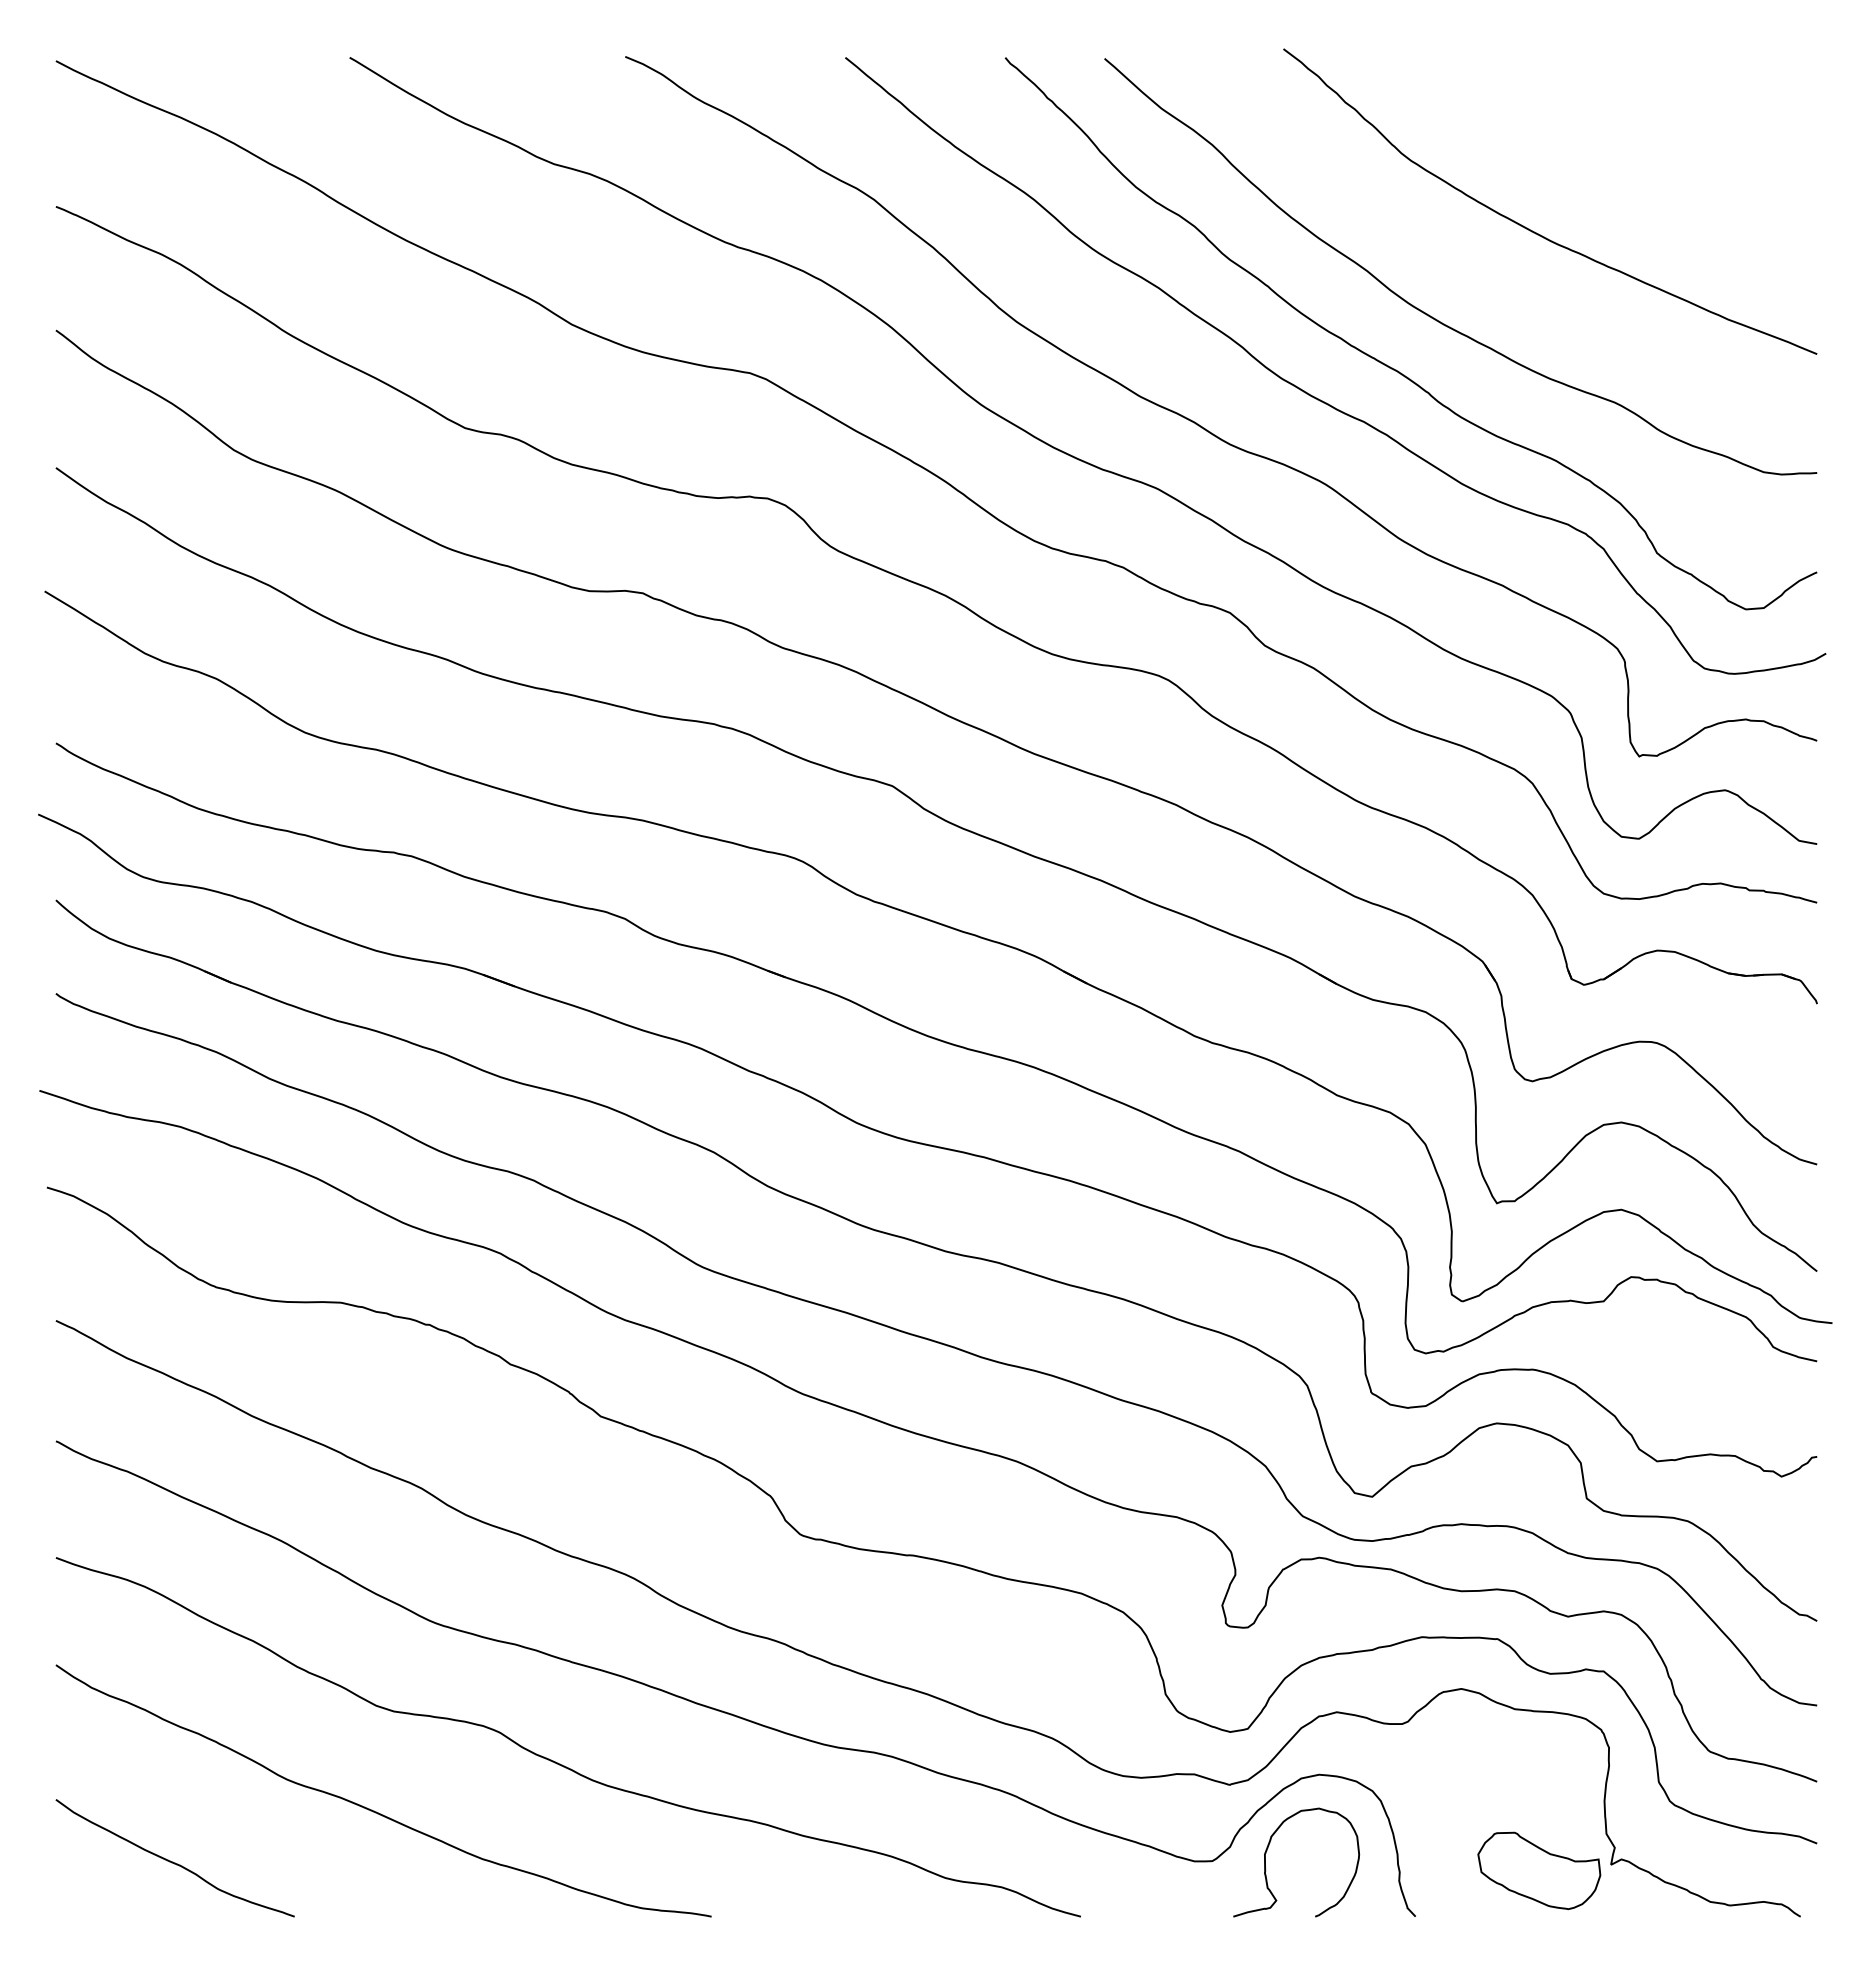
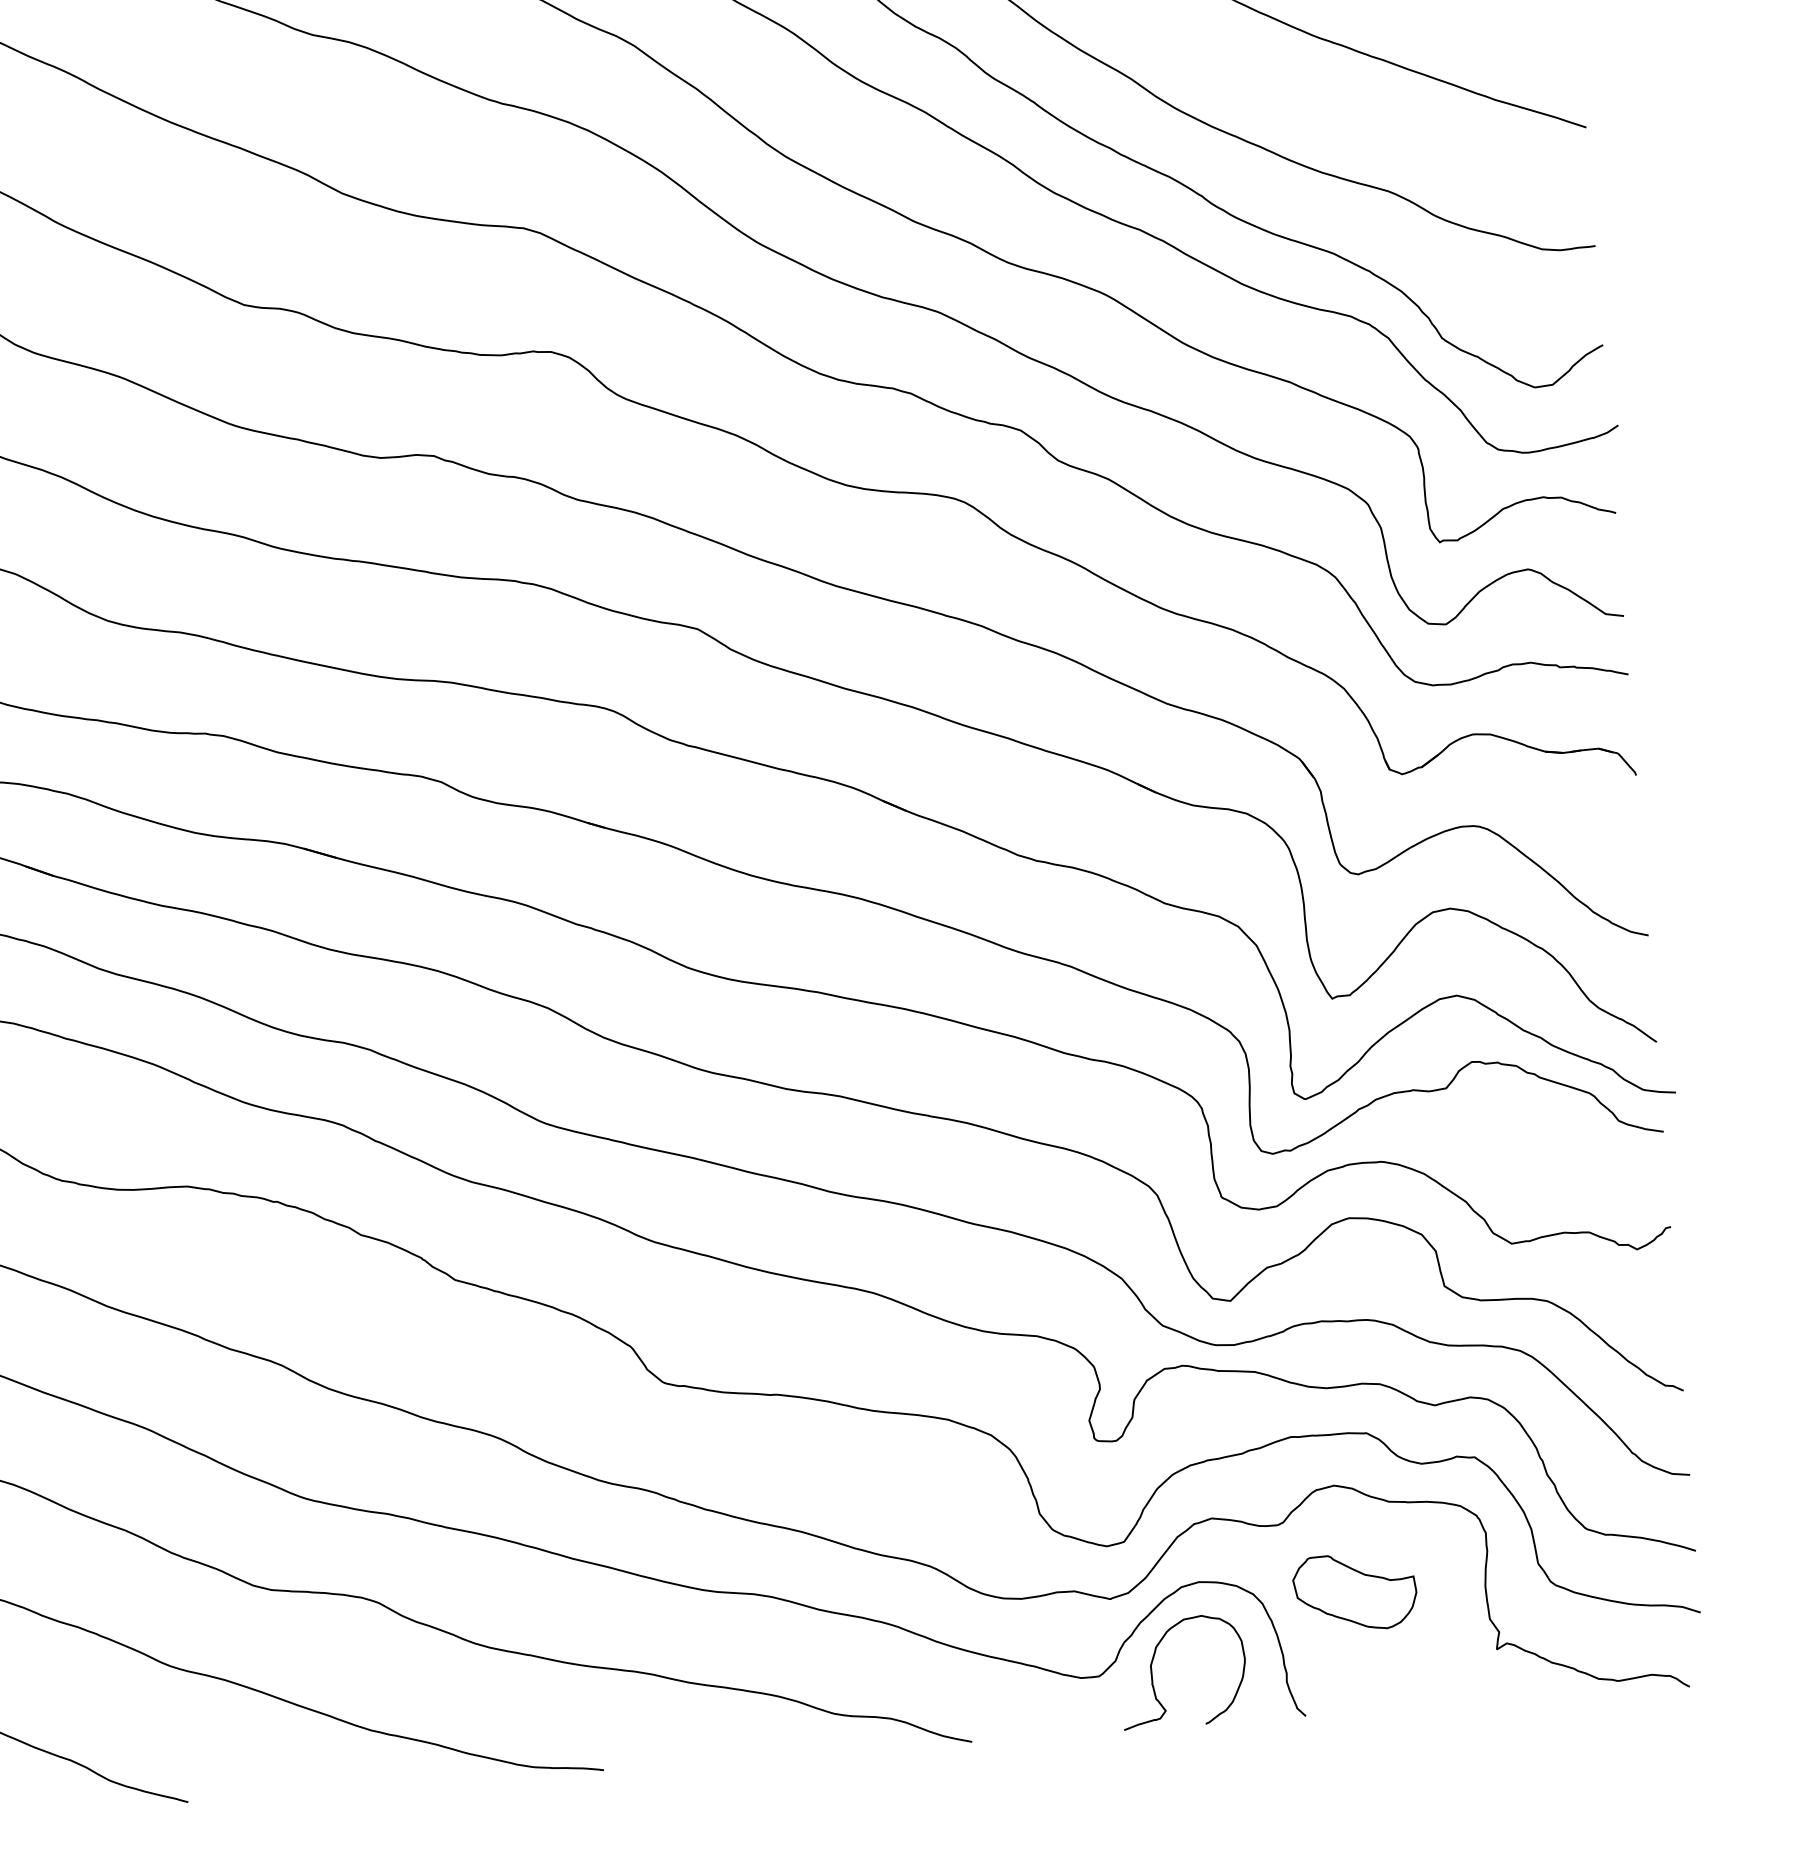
part: (1539, 1870) -> (1355, 1591), moved

